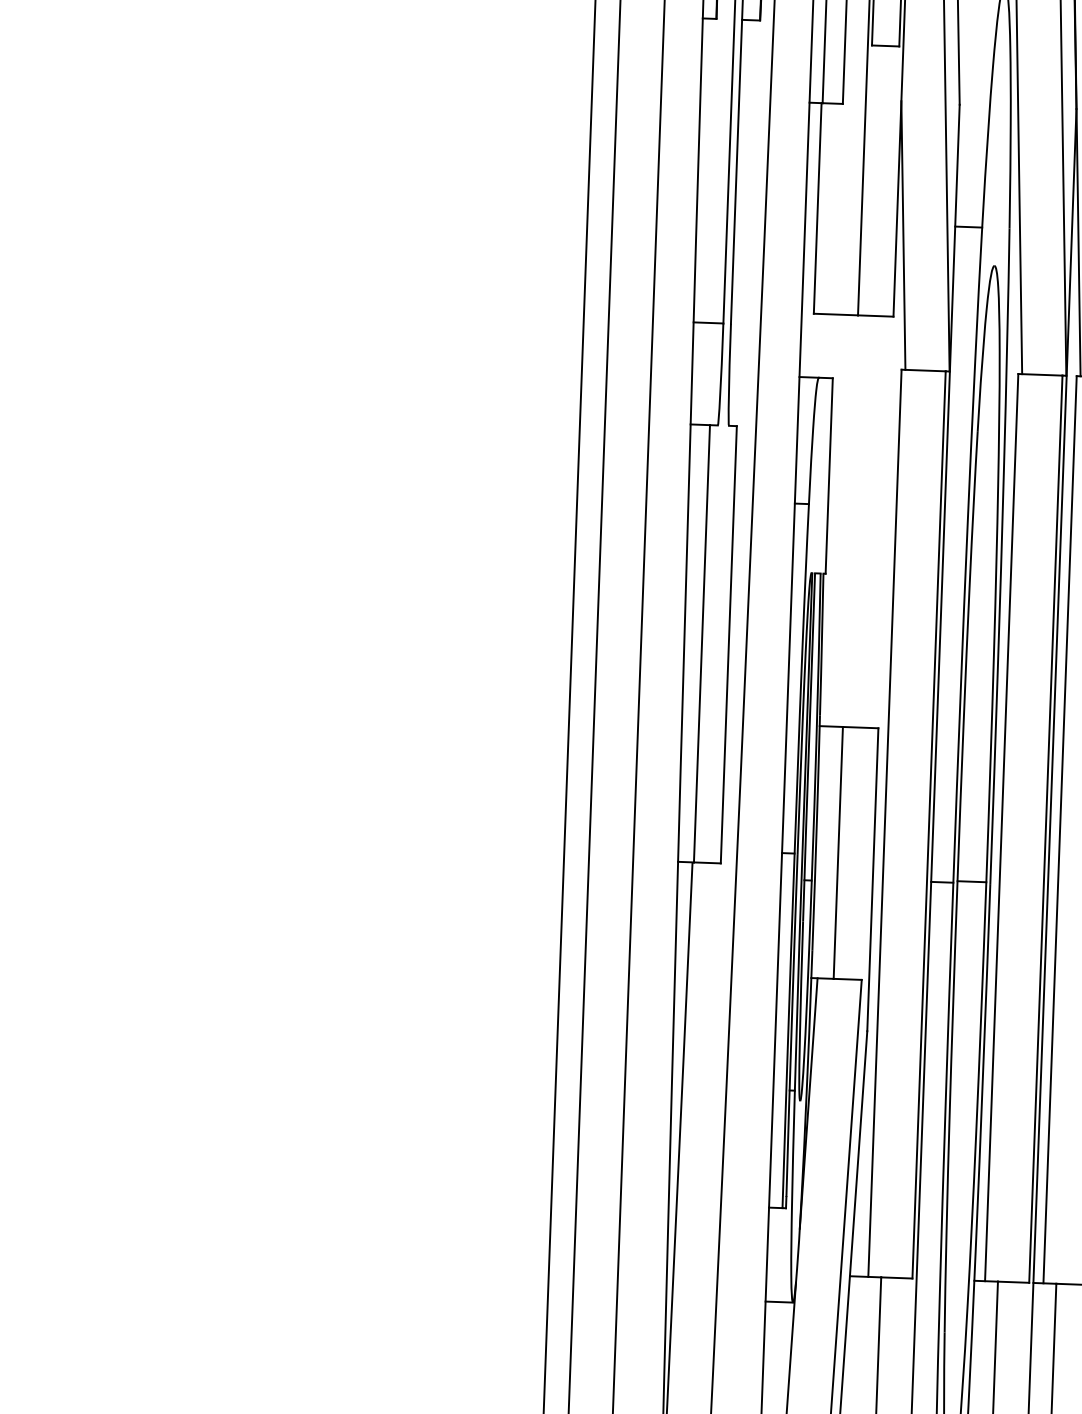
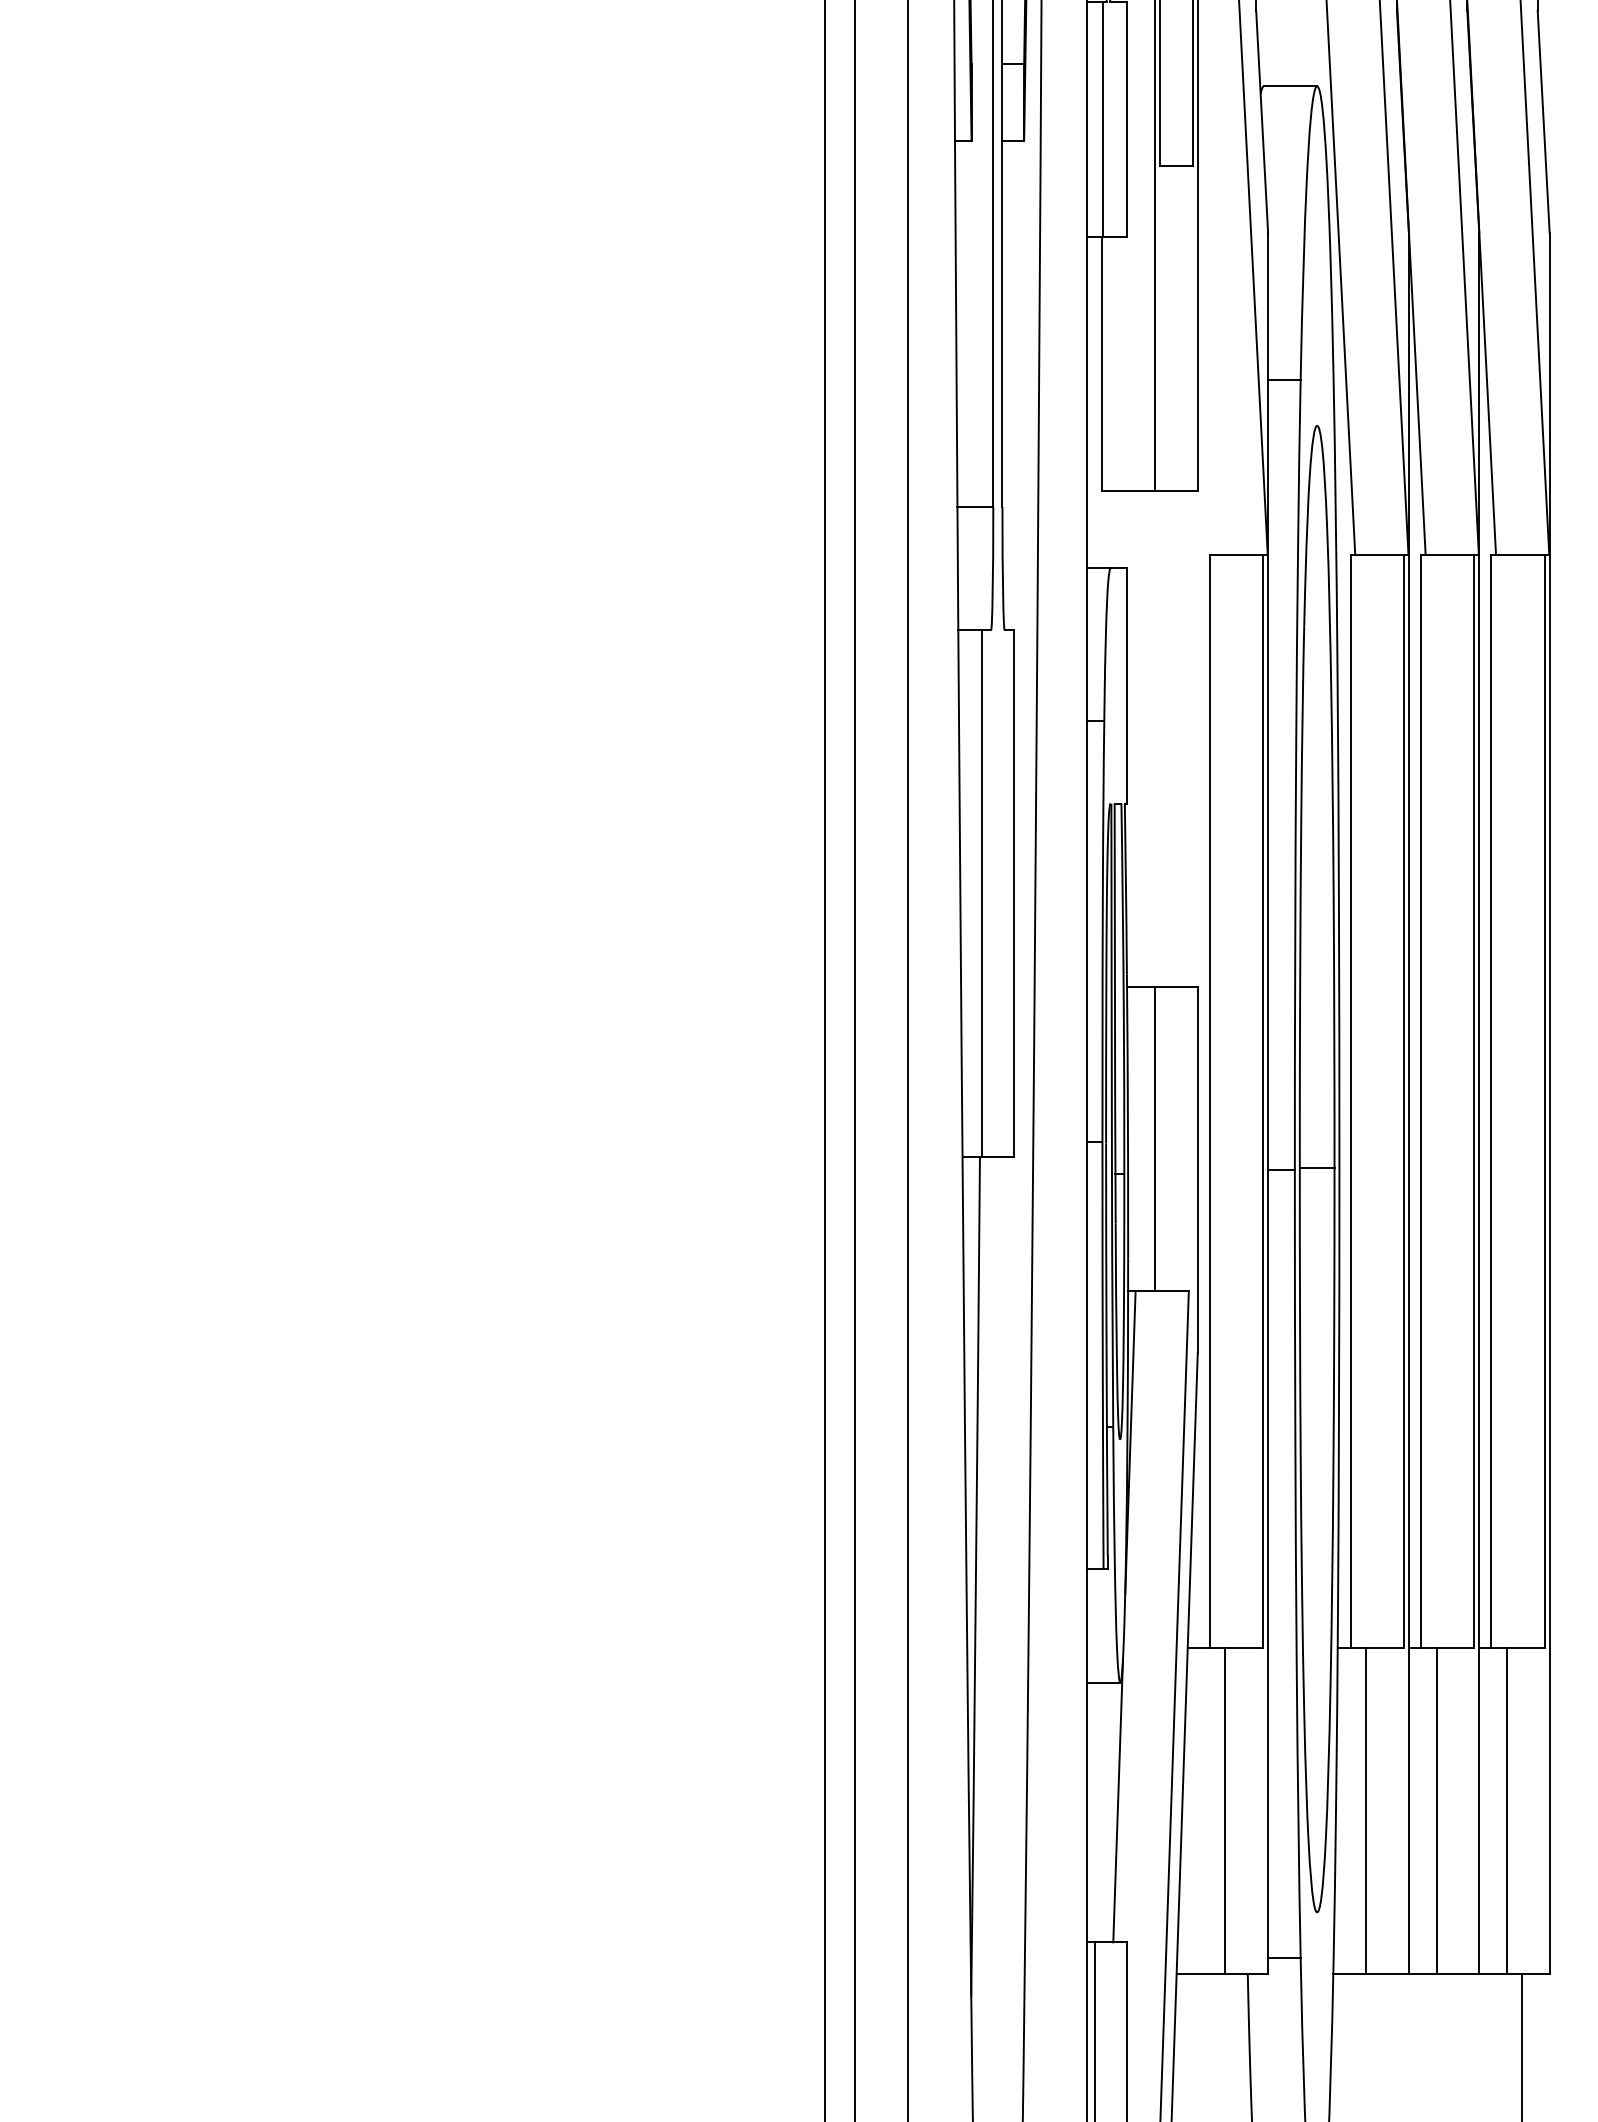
line: (902, 234) -> (1205, 392), removed

